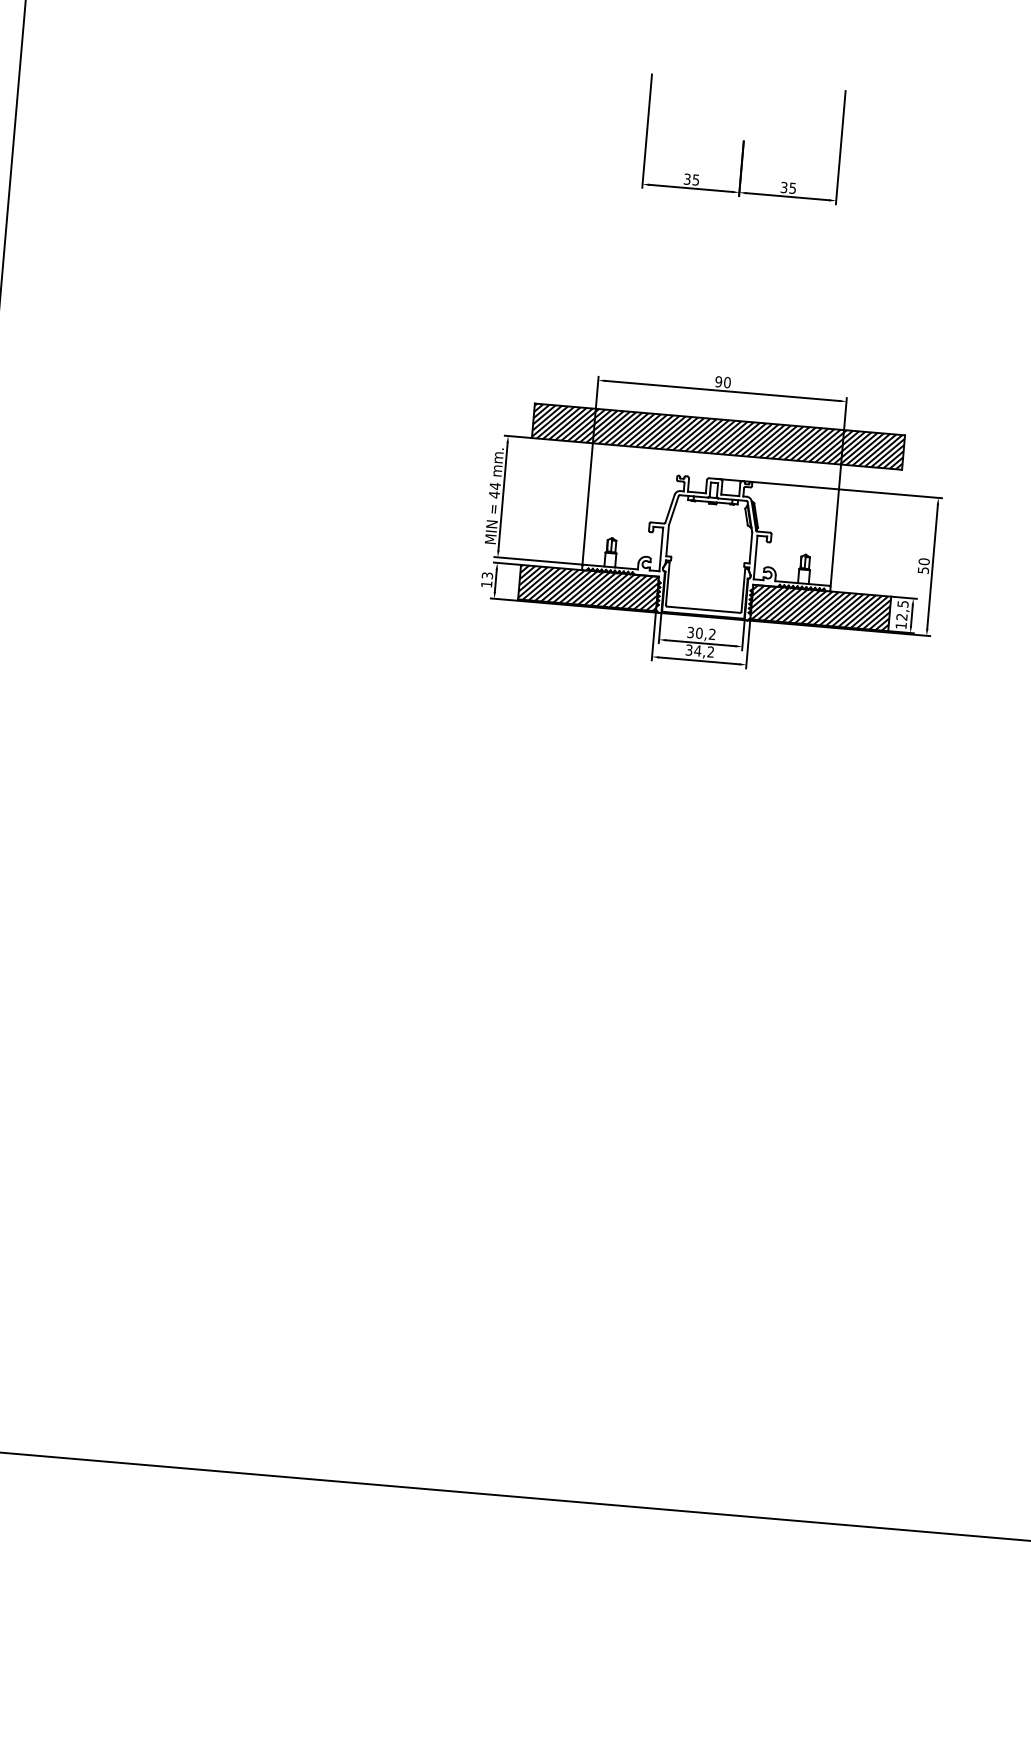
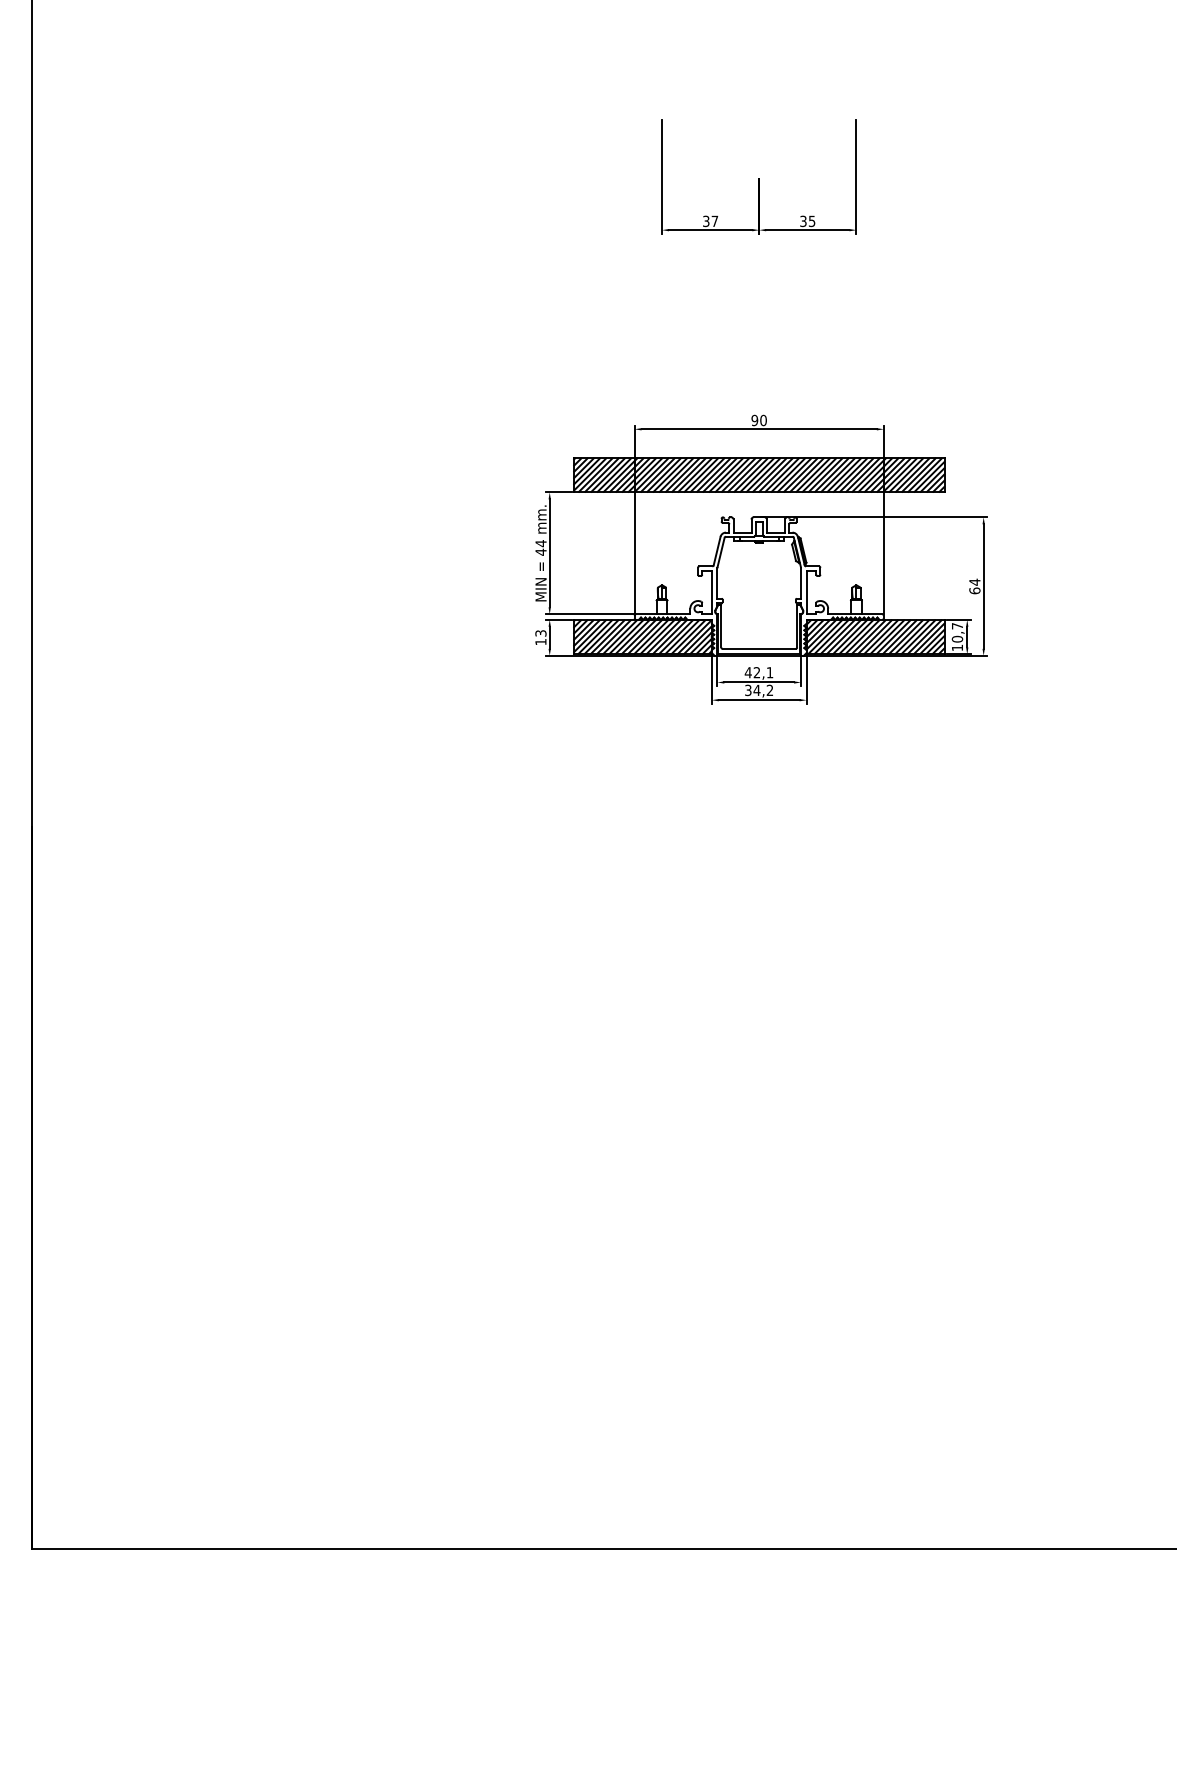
text: (695, 180) -> (714, 221), 35 -> 37
text: (923, 565) -> (974, 586), 50 -> 64
text: (902, 610) -> (957, 632), 12,5 -> 10,7
text: (700, 633) -> (758, 672), 30,2 -> 42,1

